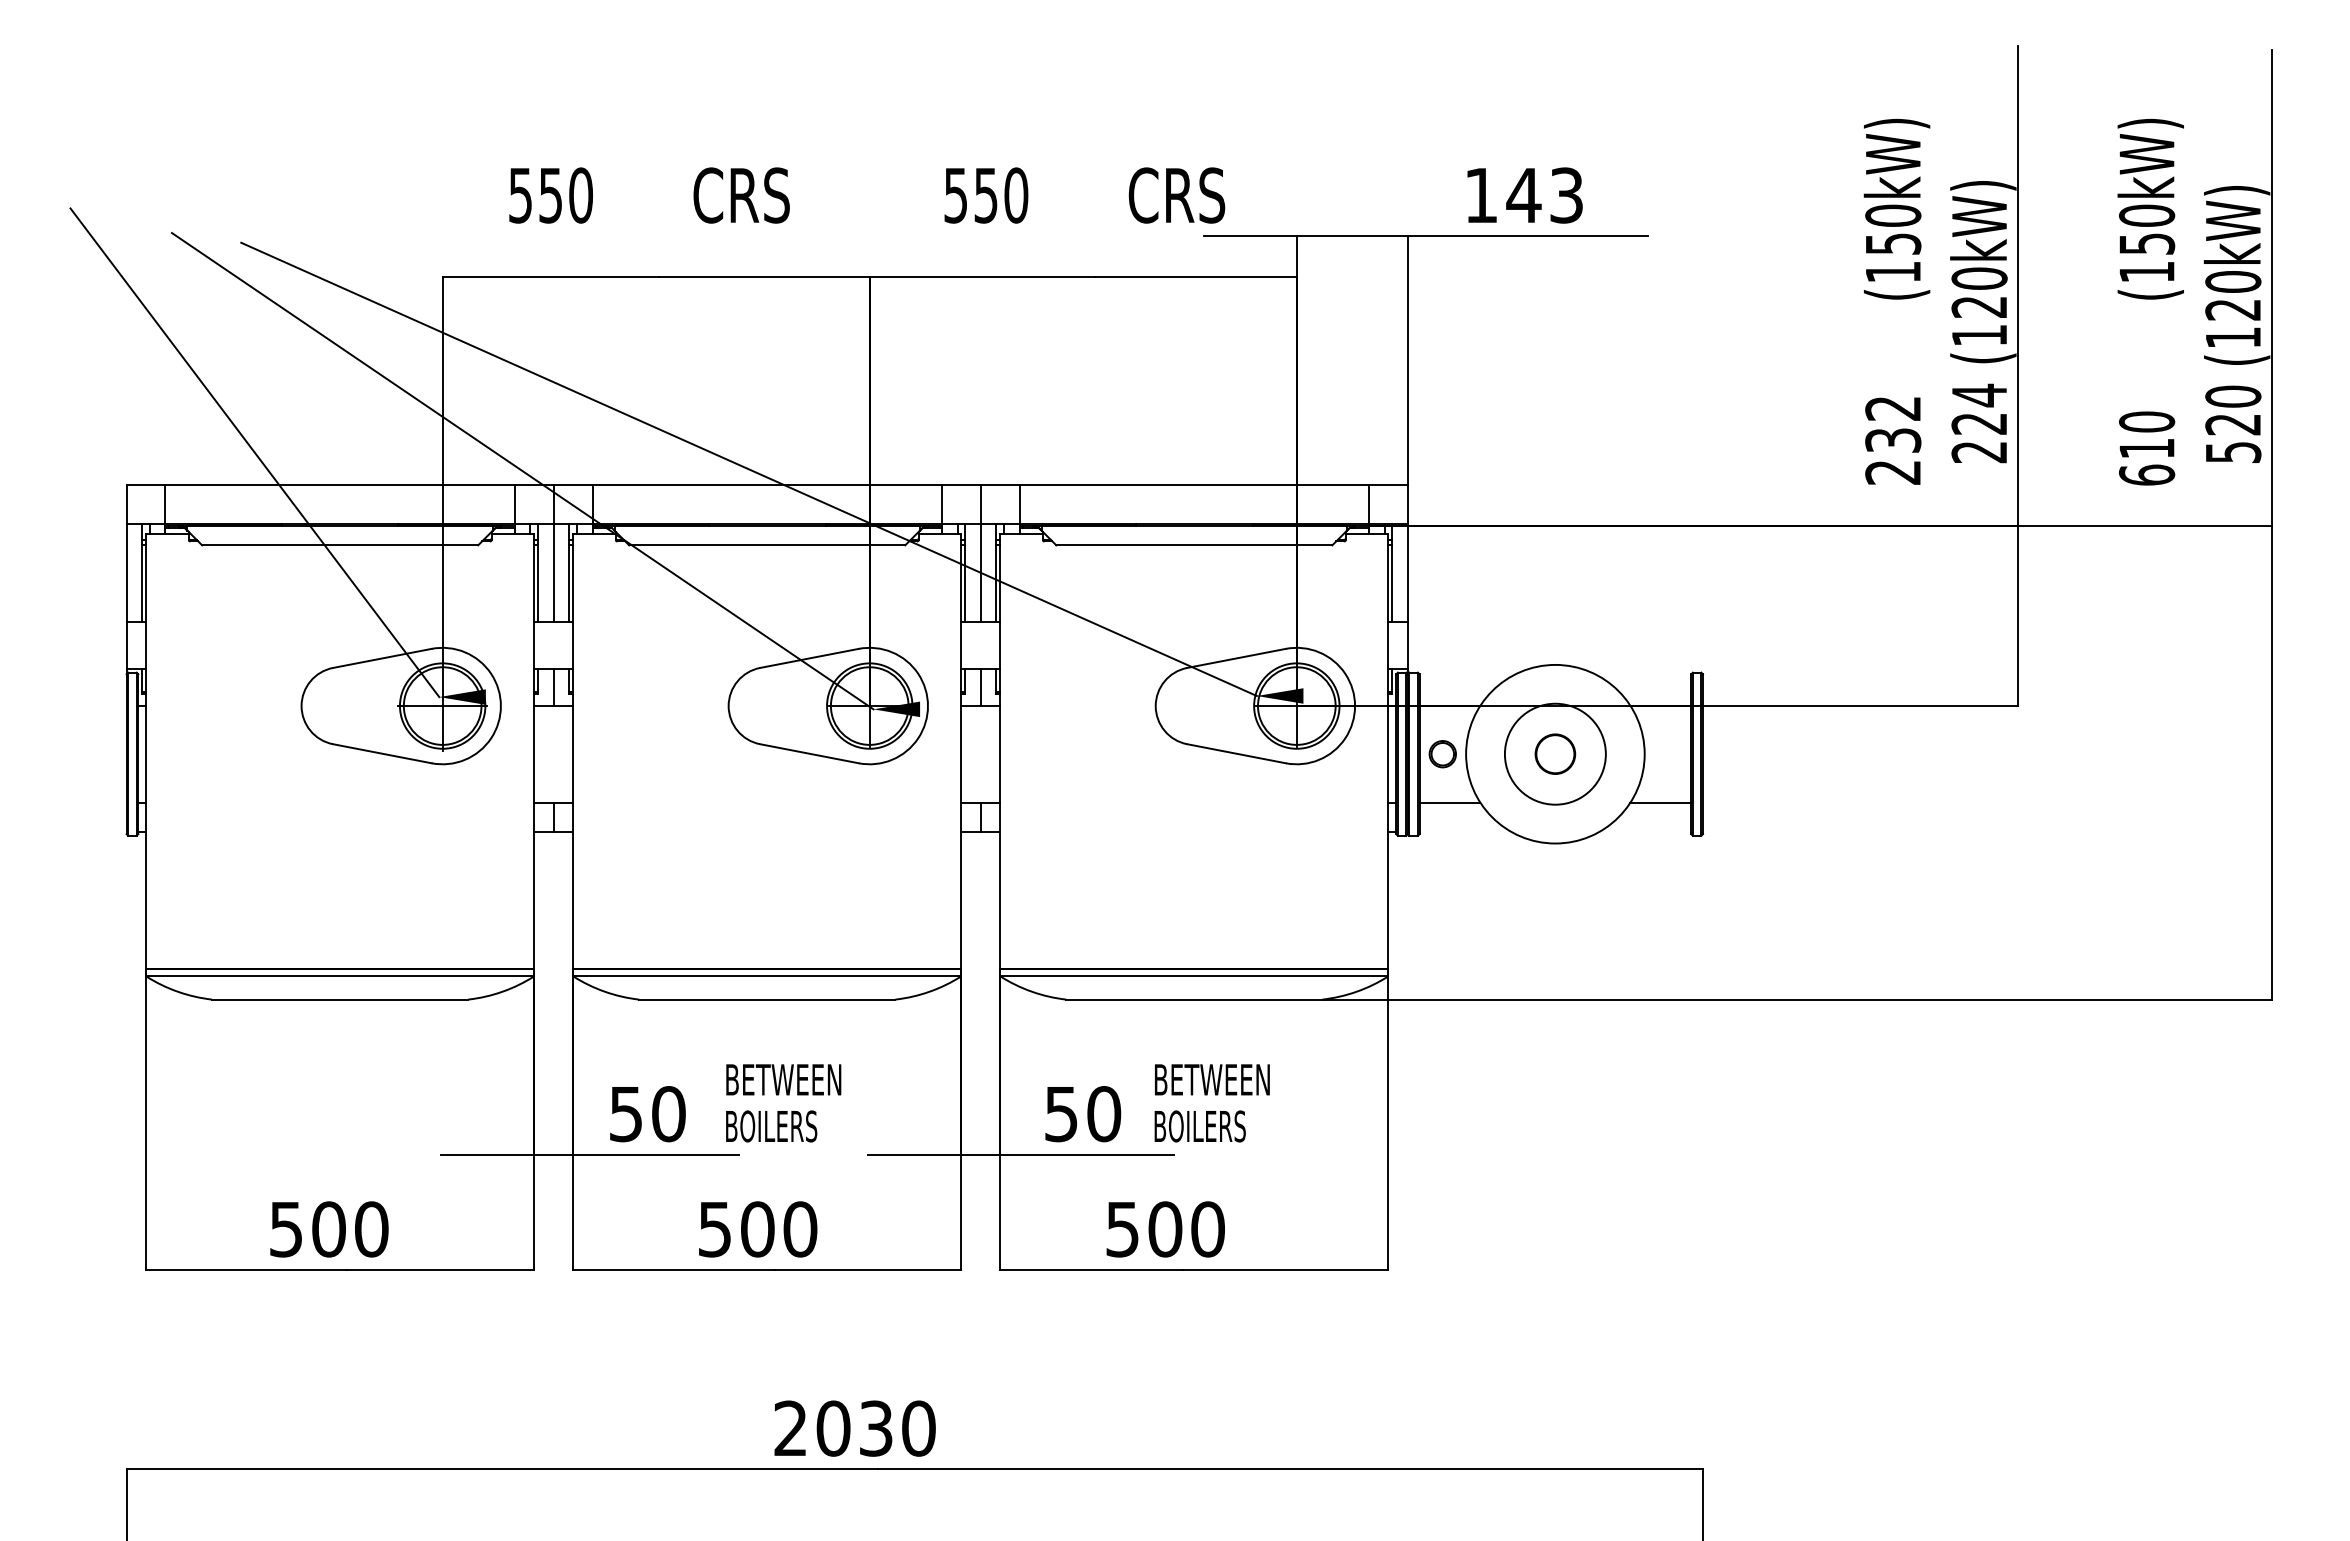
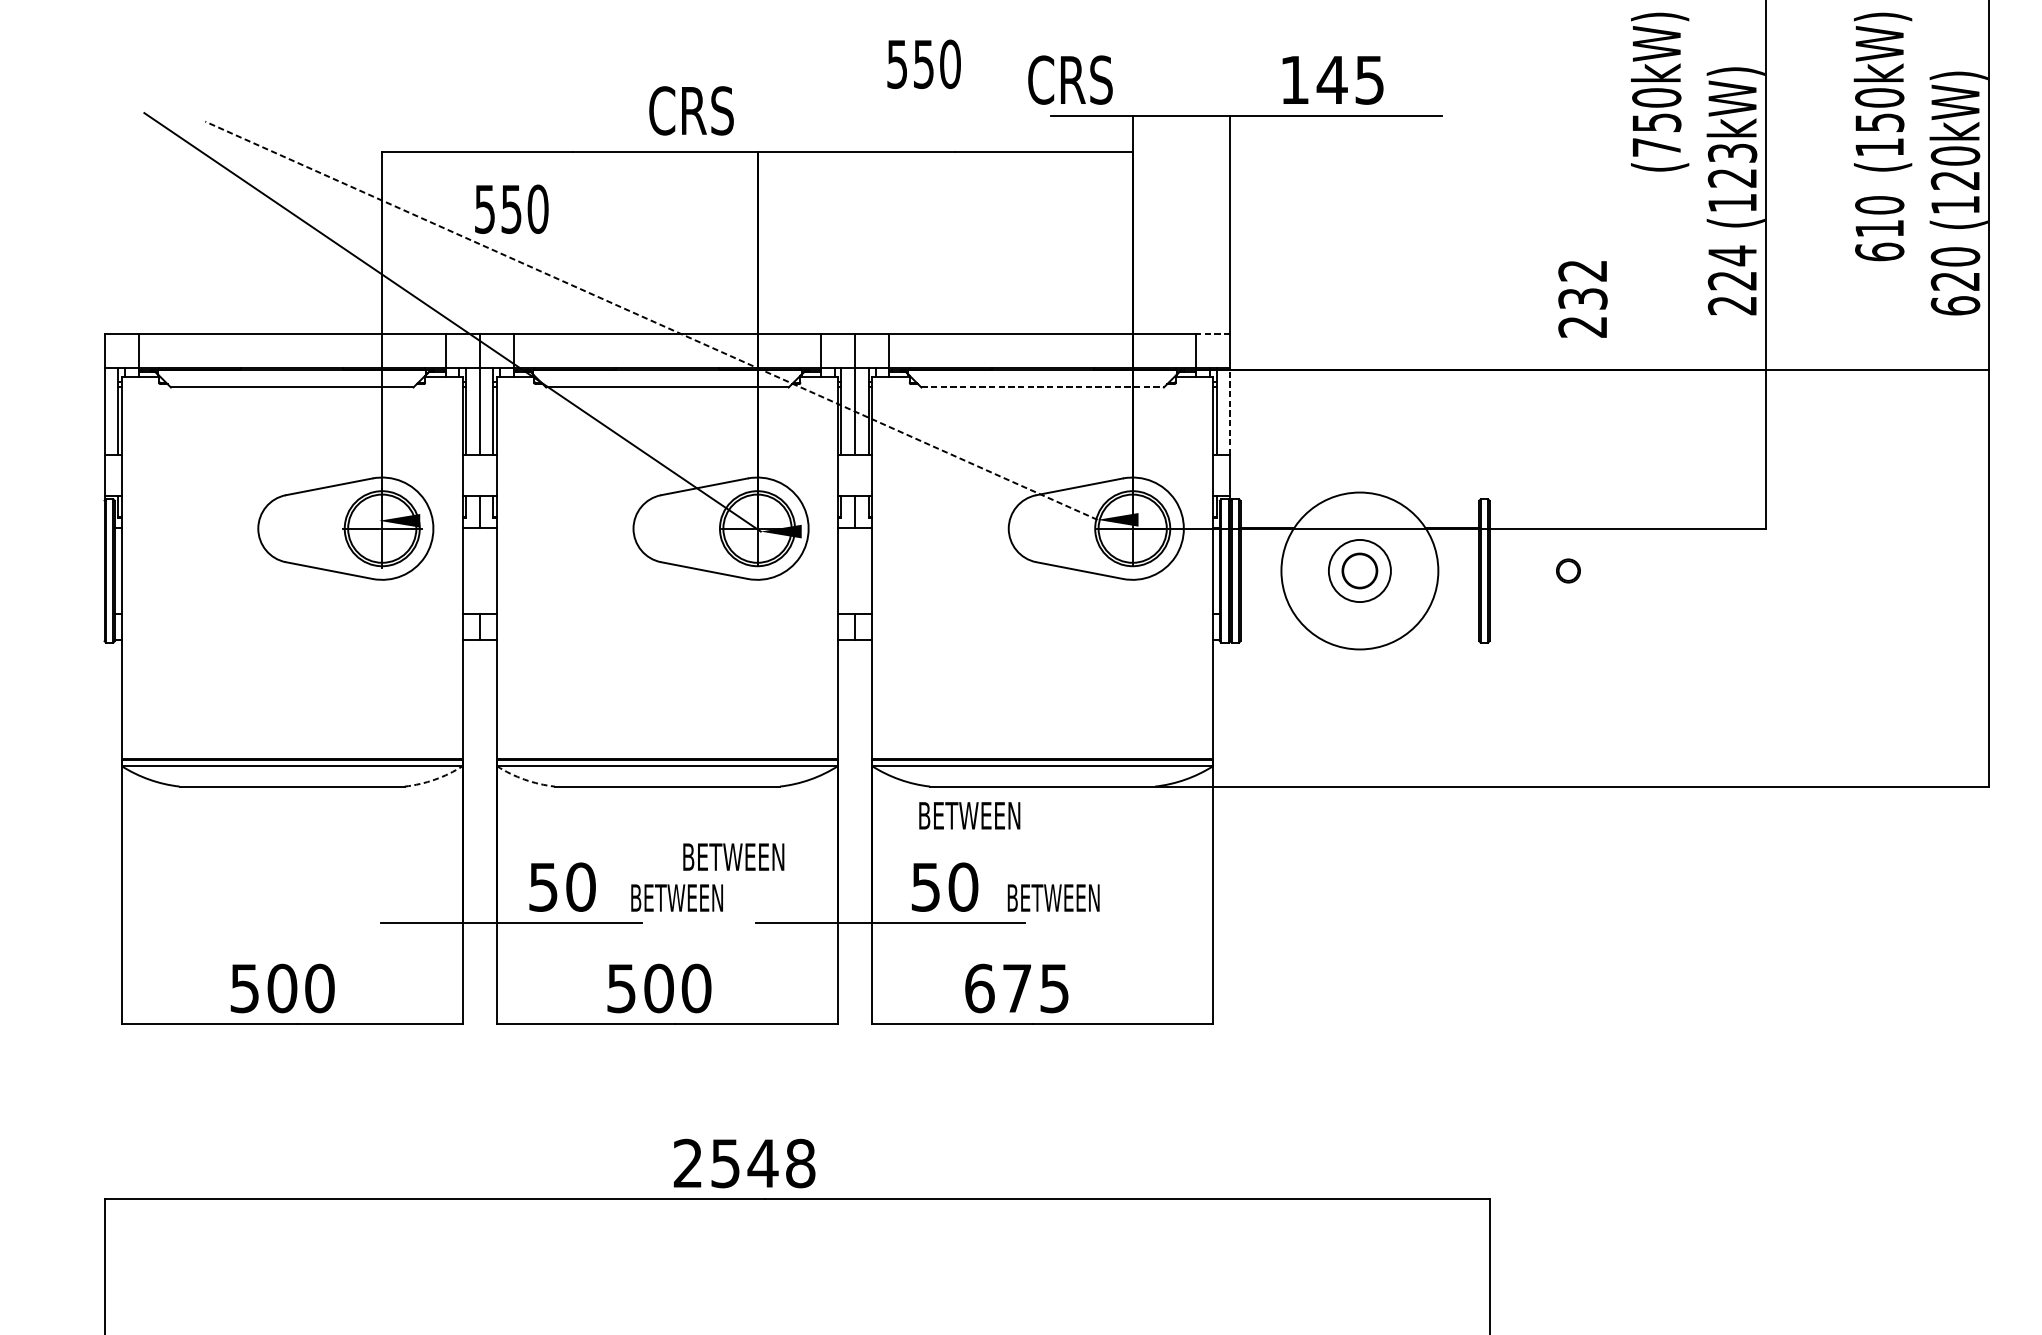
text: (550, 195) -> (511, 209), moved
text: (741, 195) -> (691, 110), moved
text: (986, 195) -> (924, 64), moved
text: (1176, 195) -> (1070, 80), moved
text: (1566, 195) -> (1369, 80), 143 -> 145
text: (1893, 271) -> (1656, 146), (150kW) -> (750kW)
text: (1979, 278) -> (1732, 153), (120kW) -> (123kW)
text: (1893, 440) -> (1583, 298), moved
text: (2147, 448) -> (1880, 228), moved
line: (254, 452) -> (216, 305), removed
text: (2233, 452) -> (1955, 305), 520 -> 620
line: (748, 469) -> (650, 320), solid -> dashed
line: (1387, 484) -> (1212, 334), solid -> dashed
line: (1194, 545) -> (1042, 387), solid -> dashed
line: (1407, 572) -> (1229, 411), solid -> dashed
circle: (1554, 753) -> (1359, 570), size x0.7
part: (1442, 754) -> (1568, 571), moved
line: (1449, 802) -> (1266, 613), removed
line: (1660, 802) -> (1452, 613), removed
arc: (502, 991) -> (434, 779), solid -> dashed
arc: (604, 991) -> (524, 779), solid -> dashed
text: (783, 1079) -> (733, 856), moved
text: (1212, 1079) -> (969, 815), moved
text: (785, 1126) -> (683, 898), BOILERS -> BETWEEN
text: (1214, 1126) -> (1060, 898), BOILERS -> BETWEEN
text: (1165, 1229) -> (1017, 988), 500 -> 675
text: (875, 1428) -> (762, 1163), 2030 -> 2548

